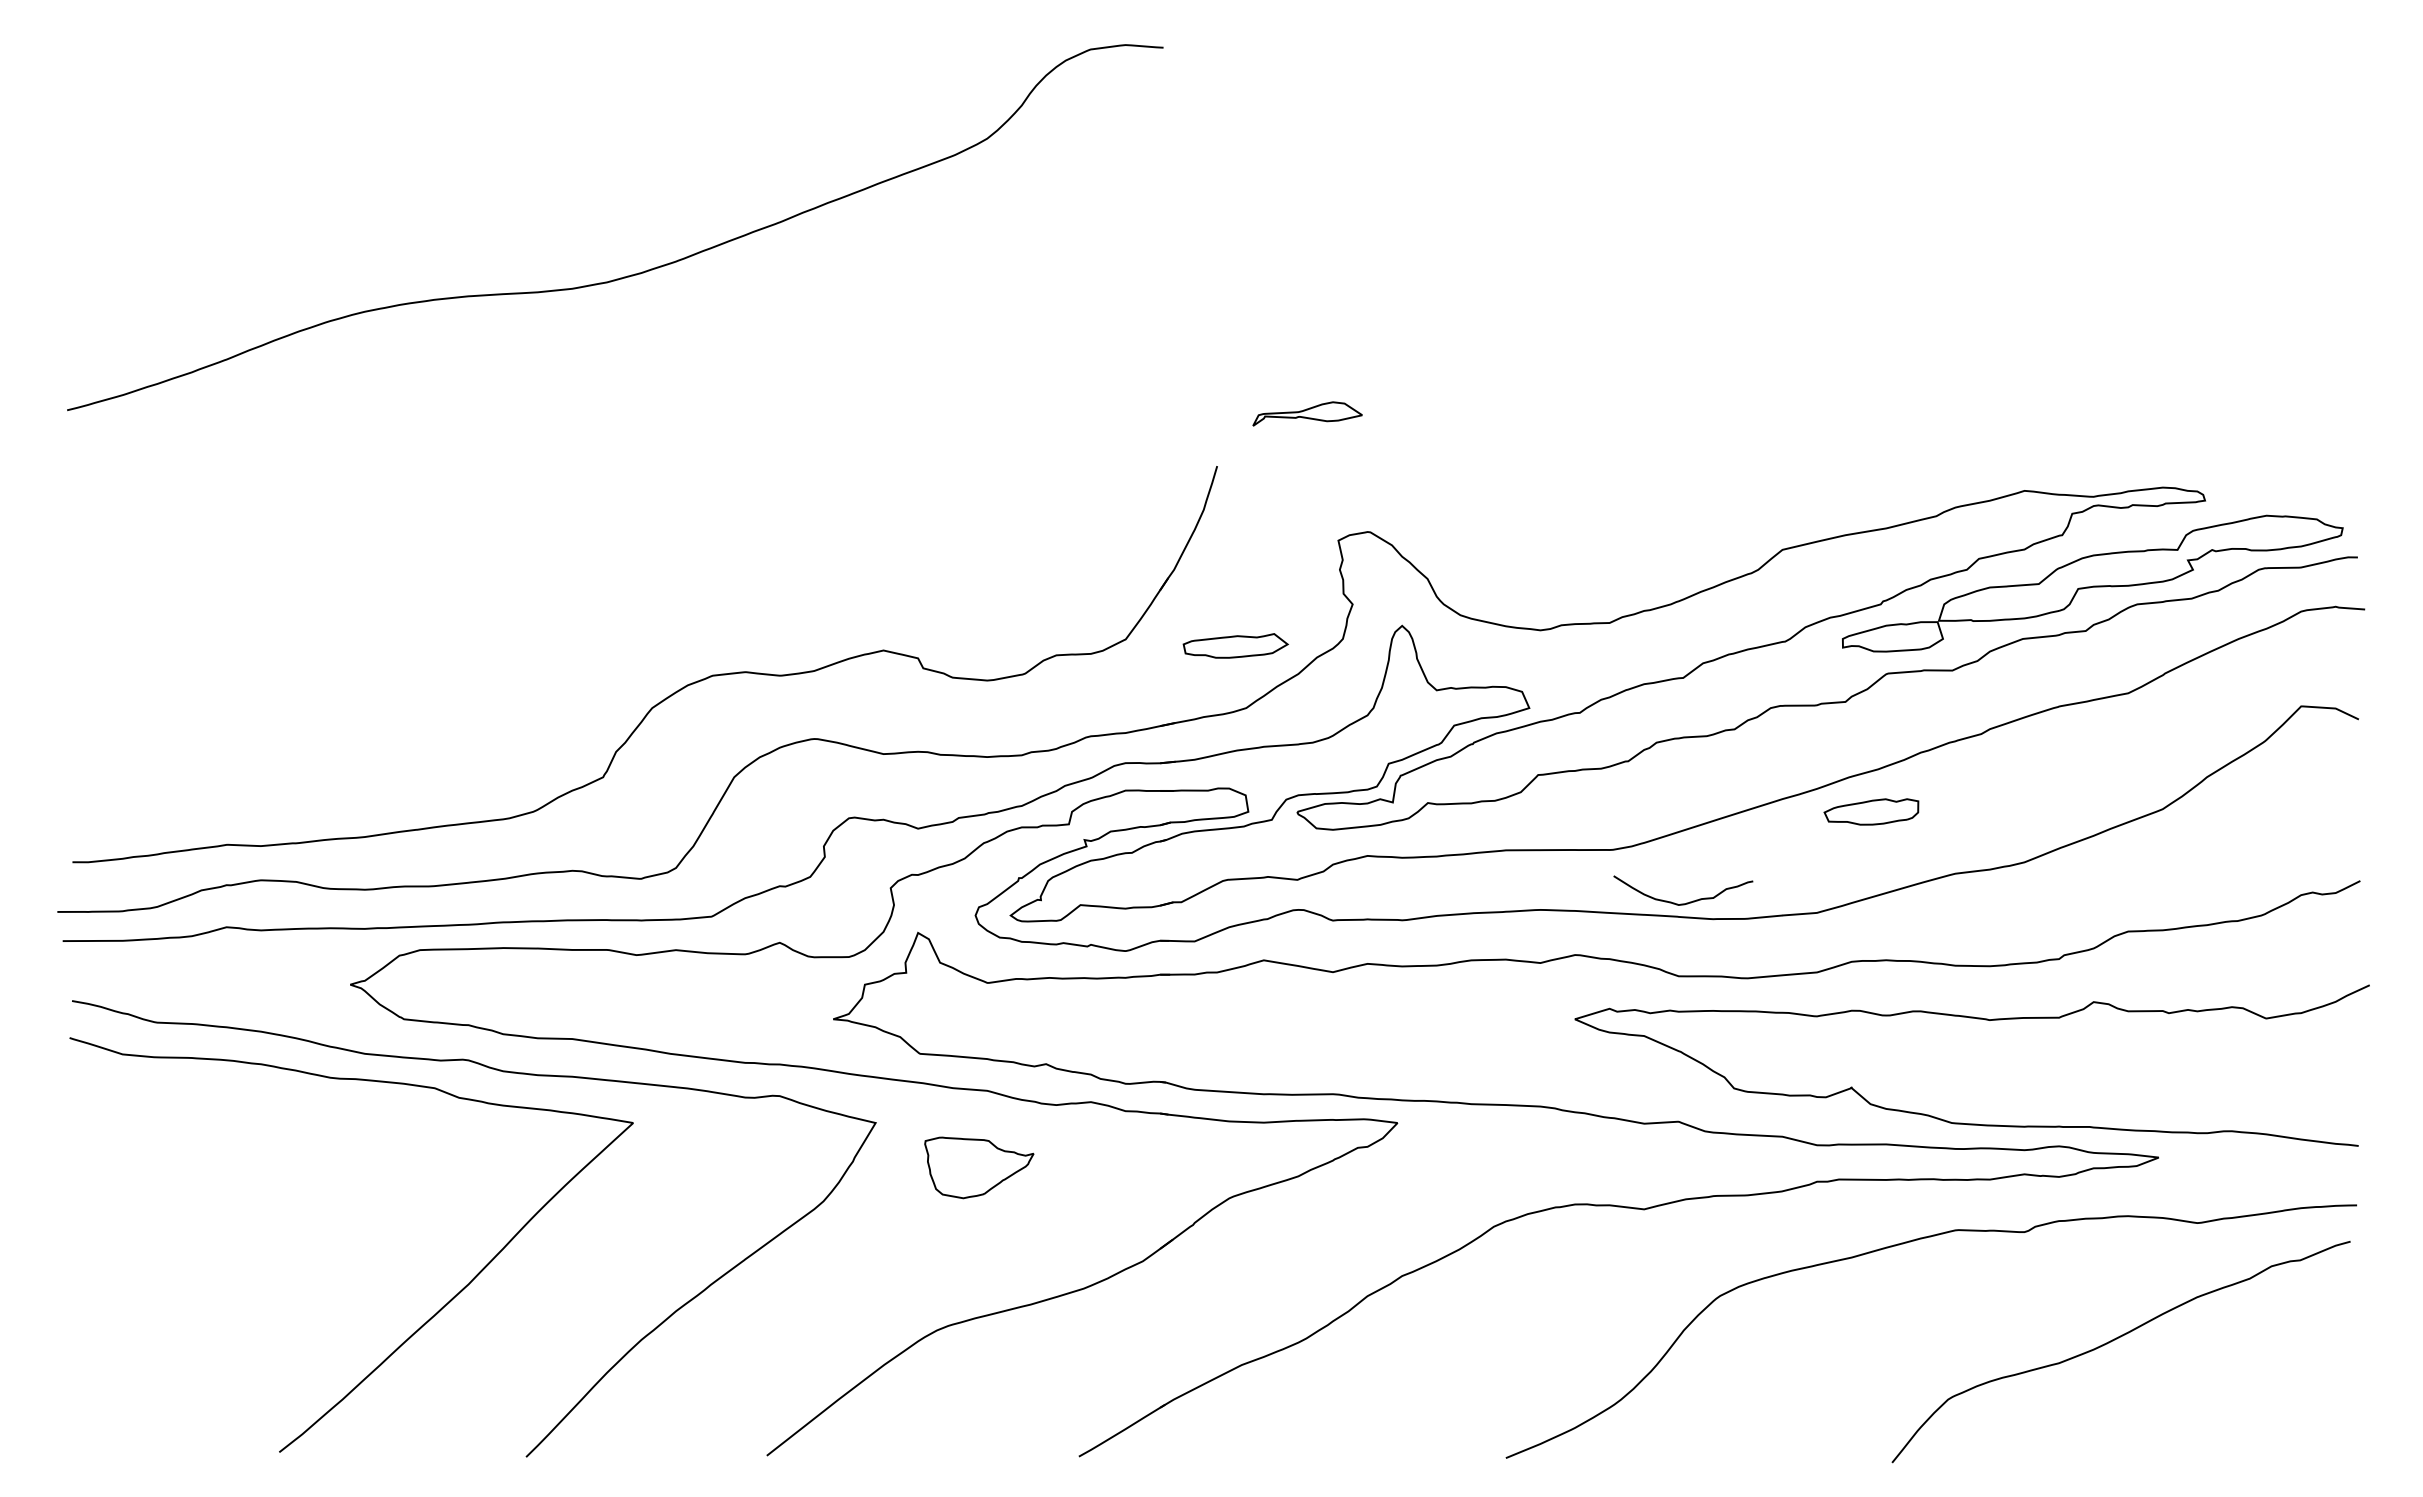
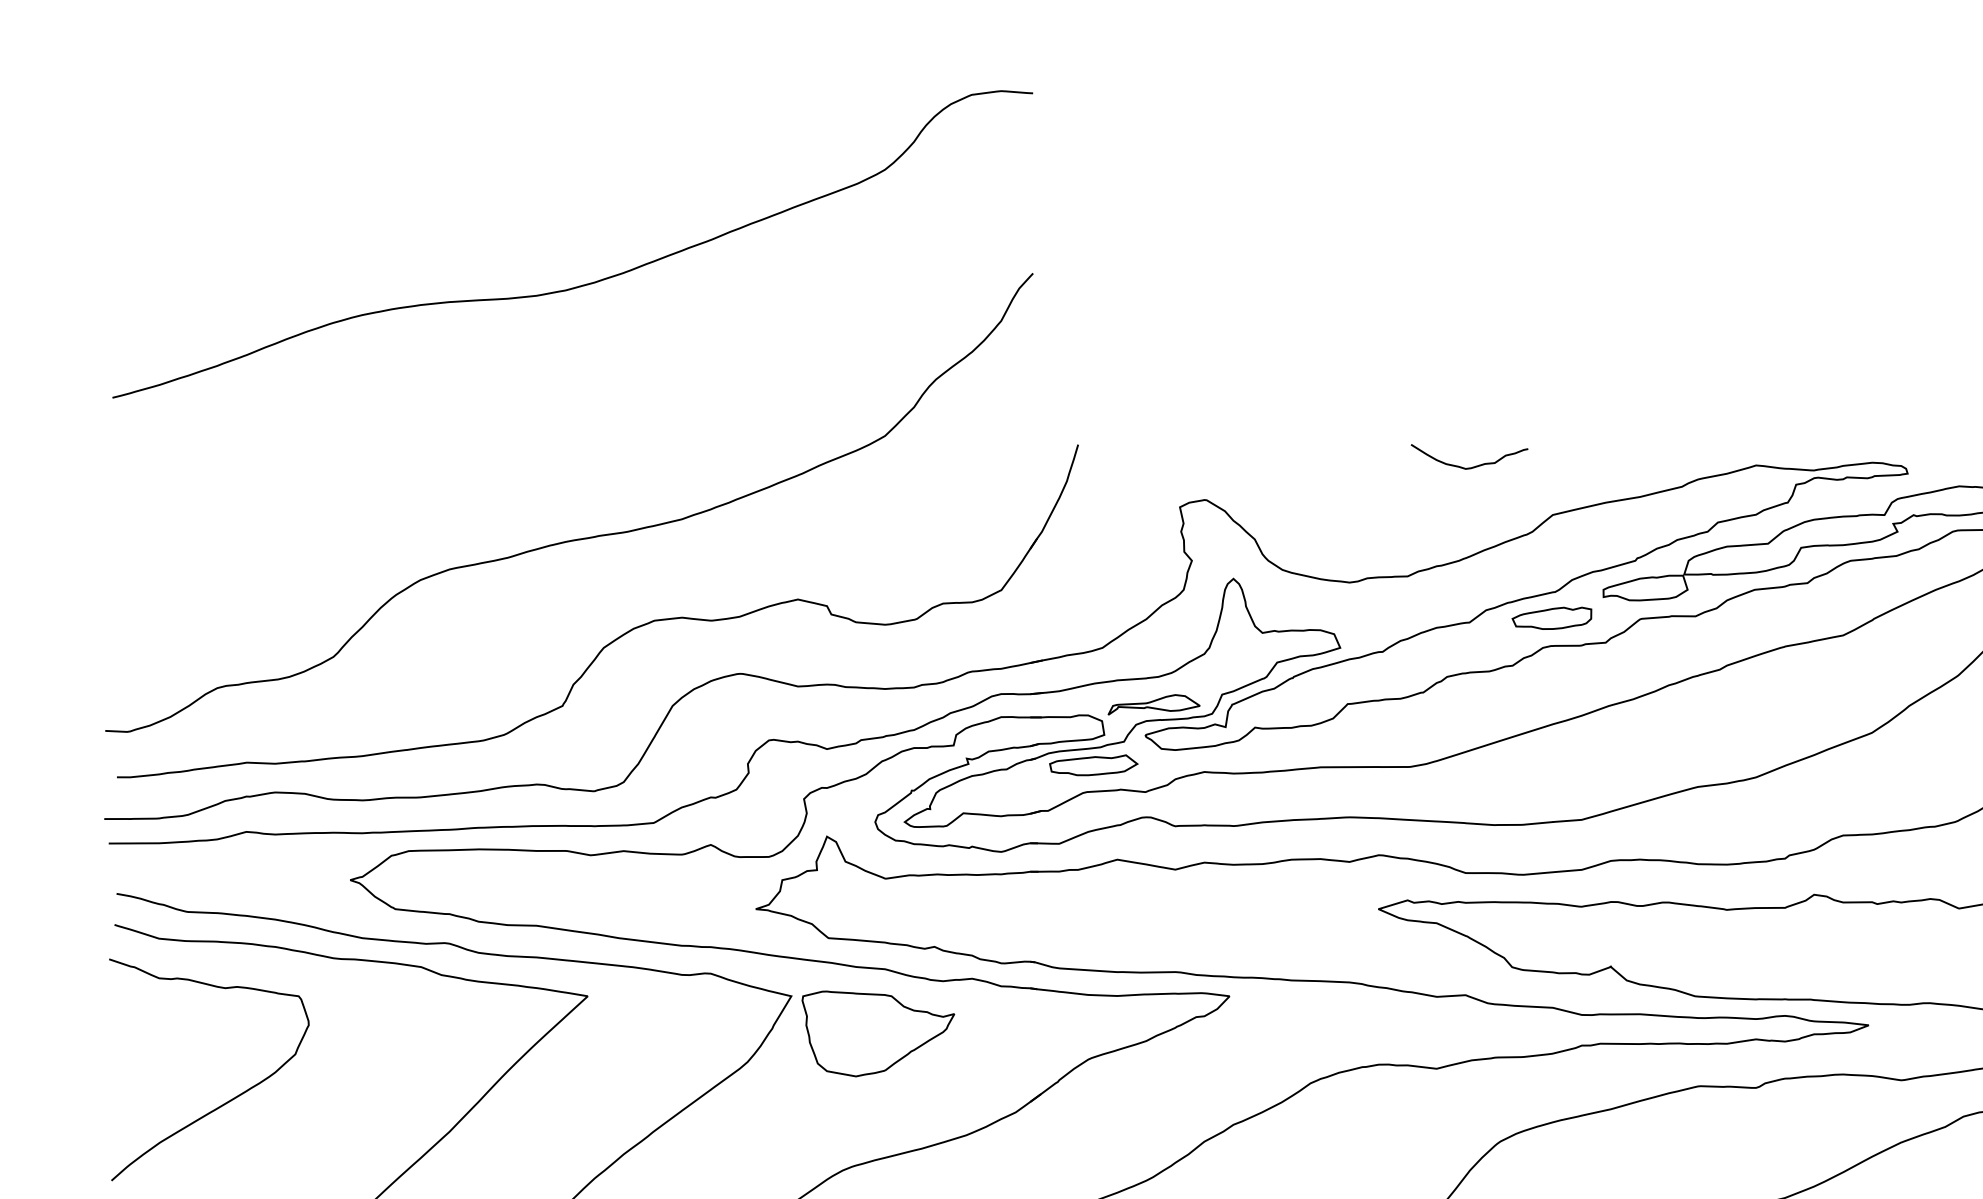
part: (1307, 413) -> (1153, 704), moved
curve: (618, 578) -> (575, 539), added
part: (1235, 645) -> (1093, 764), moved
part: (1871, 811) -> (1552, 617), moved
curve: (1686, 902) -> (1472, 466), moved
part: (979, 1167) -> (878, 1033), size x1.67
curve: (203, 1248) -> (226, 1101), added

